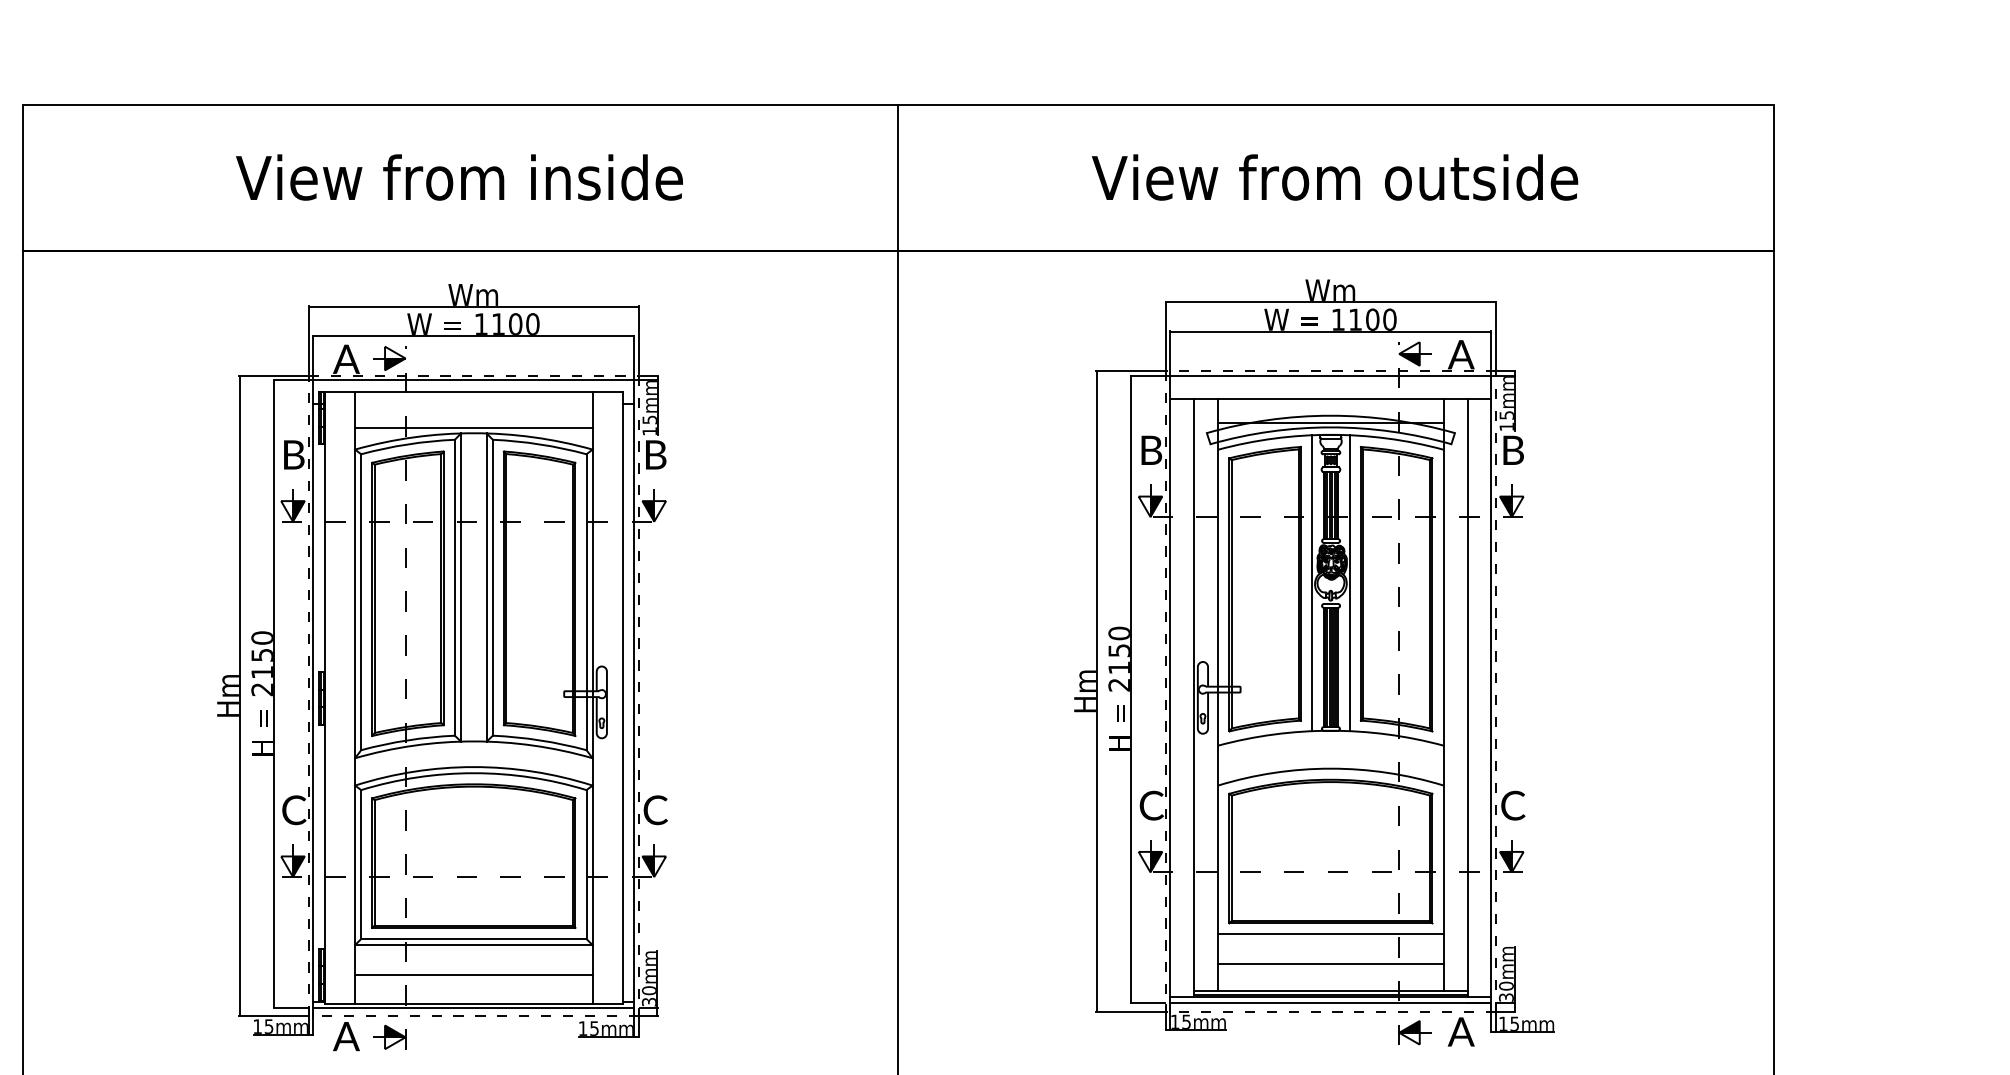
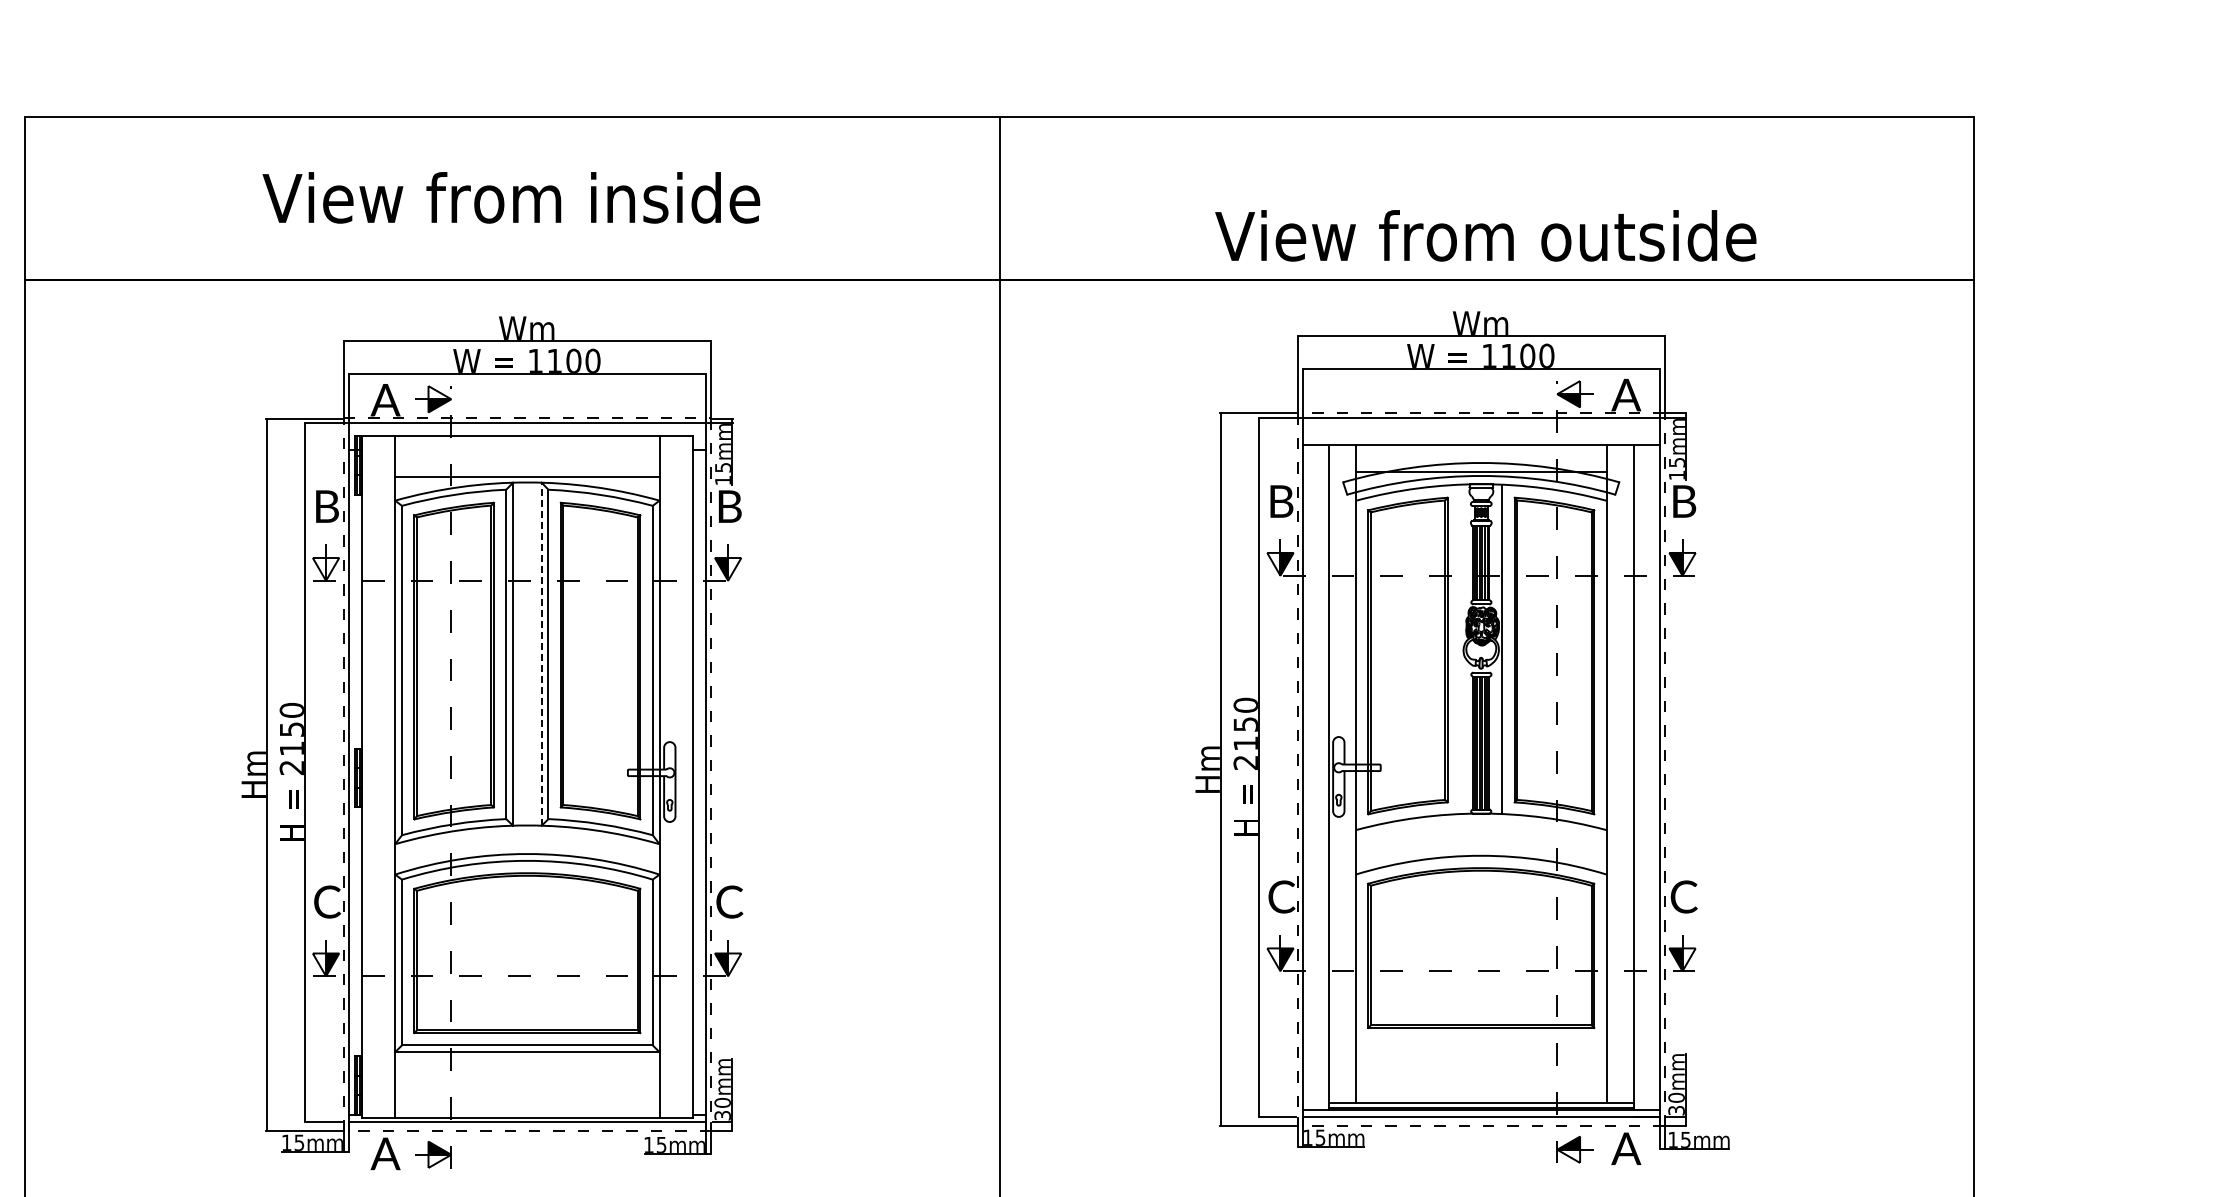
text: (1334, 177) -> (1485, 235), moved
fill: (298, 511) -> (332, 569), removed
line: (1312, 583) -> (1460, 649), removed
line: (486, 587) -> (541, 654), solid -> dashed
line: (1330, 934) -> (1480, 1040), removed
line: (1330, 964) -> (1480, 1073), removed
line: (473, 975) -> (527, 1085), removed

